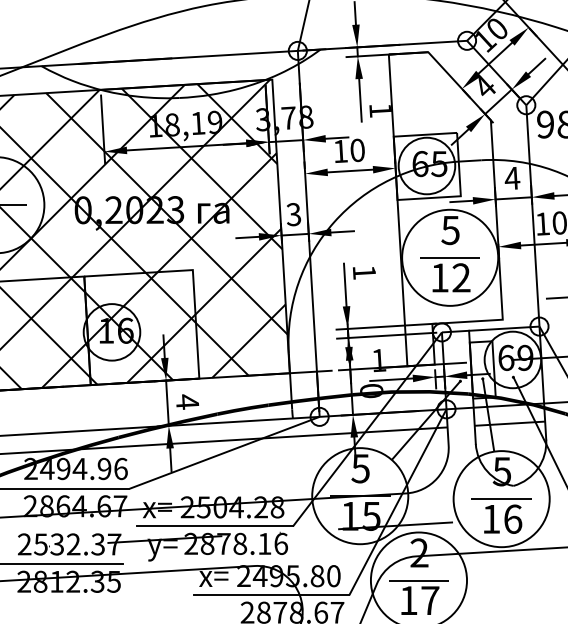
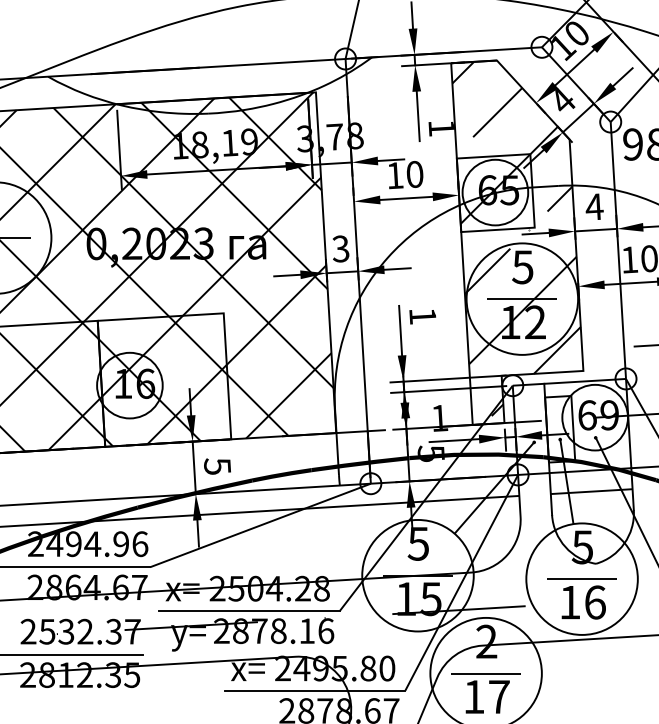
hatch: (445, 205) -> (516, 238), added
text: (371, 390) -> (430, 453), 0 -> 5
text: (187, 402) -> (217, 466), 4 -> 5

